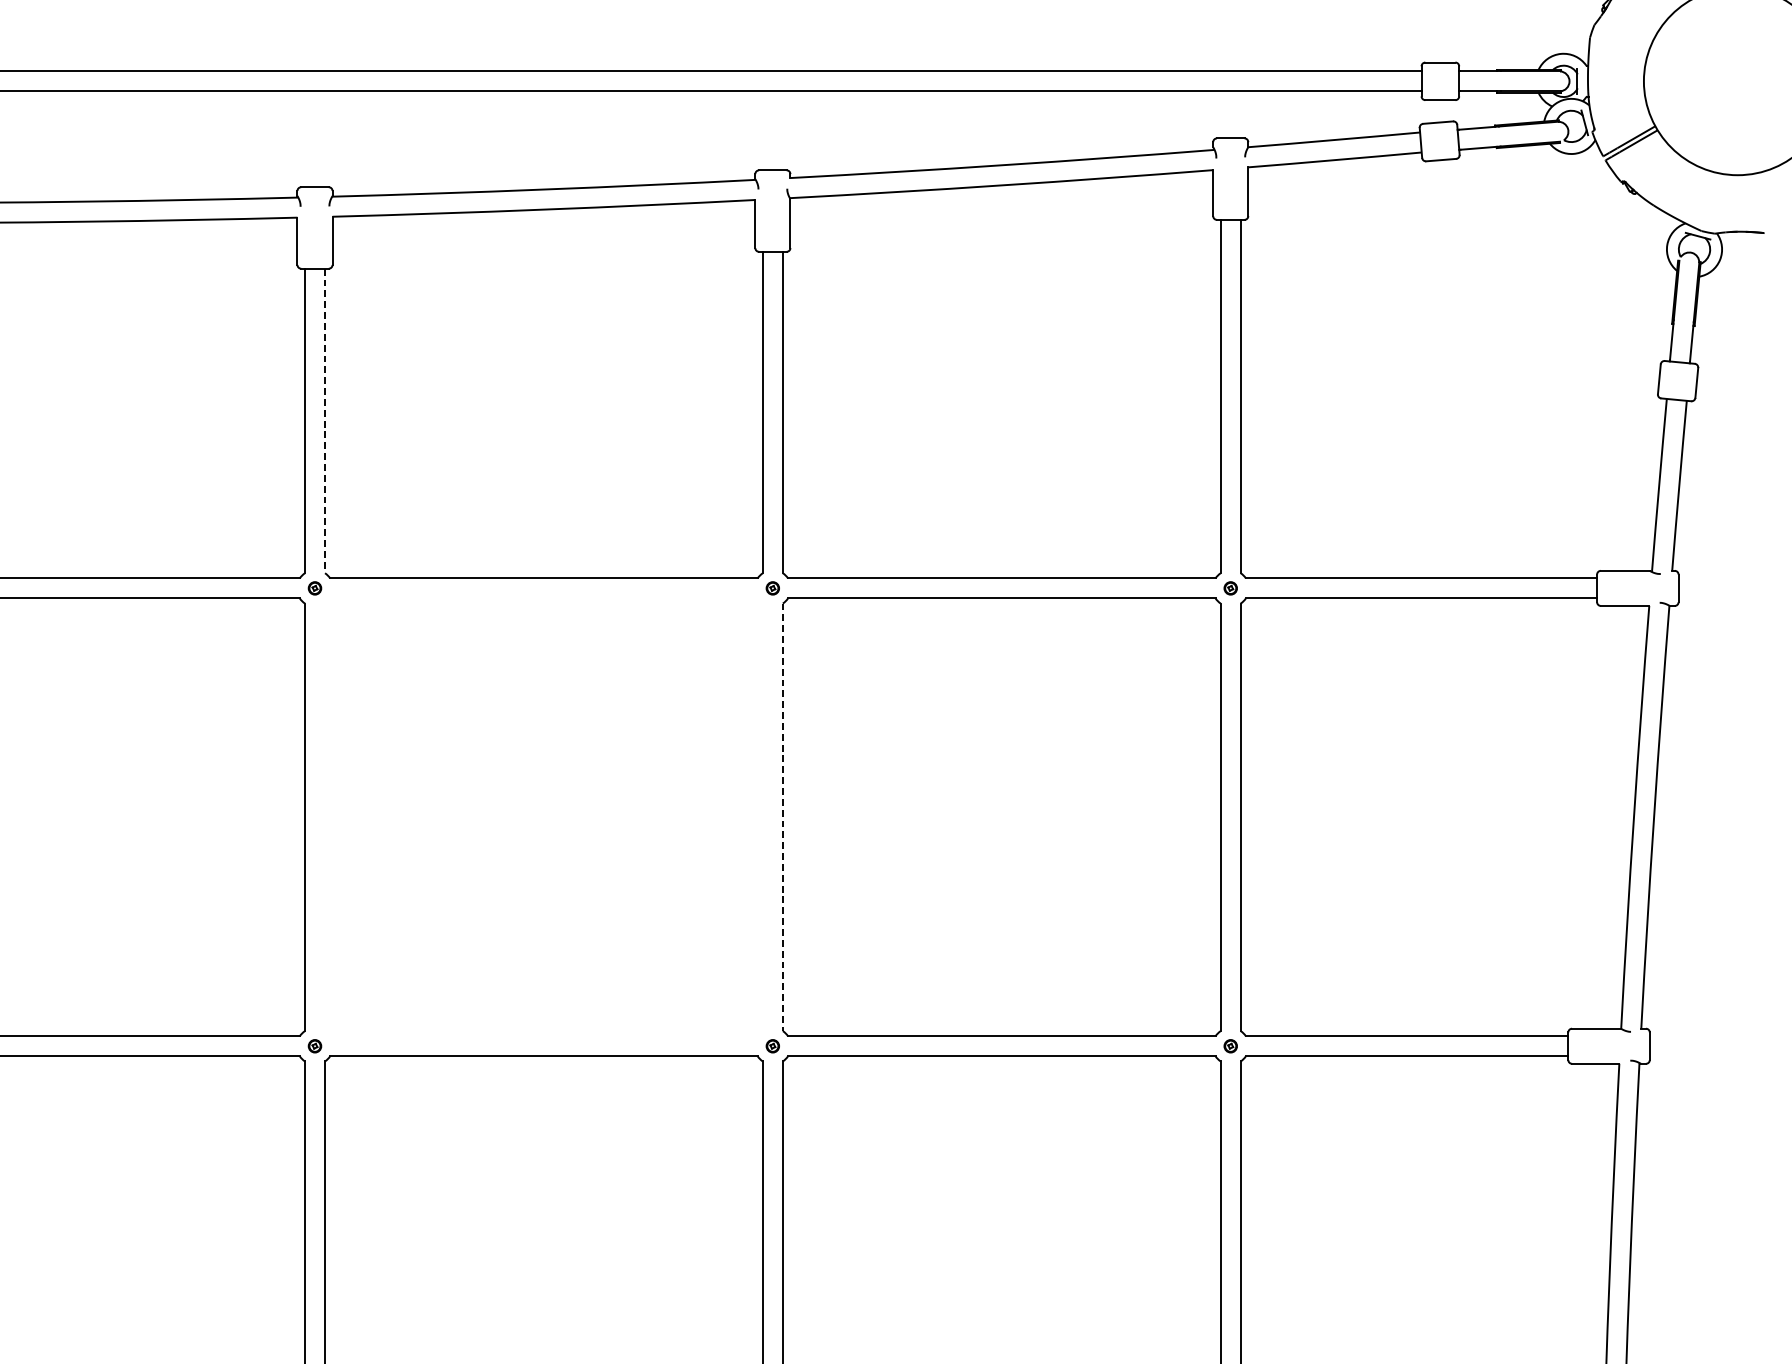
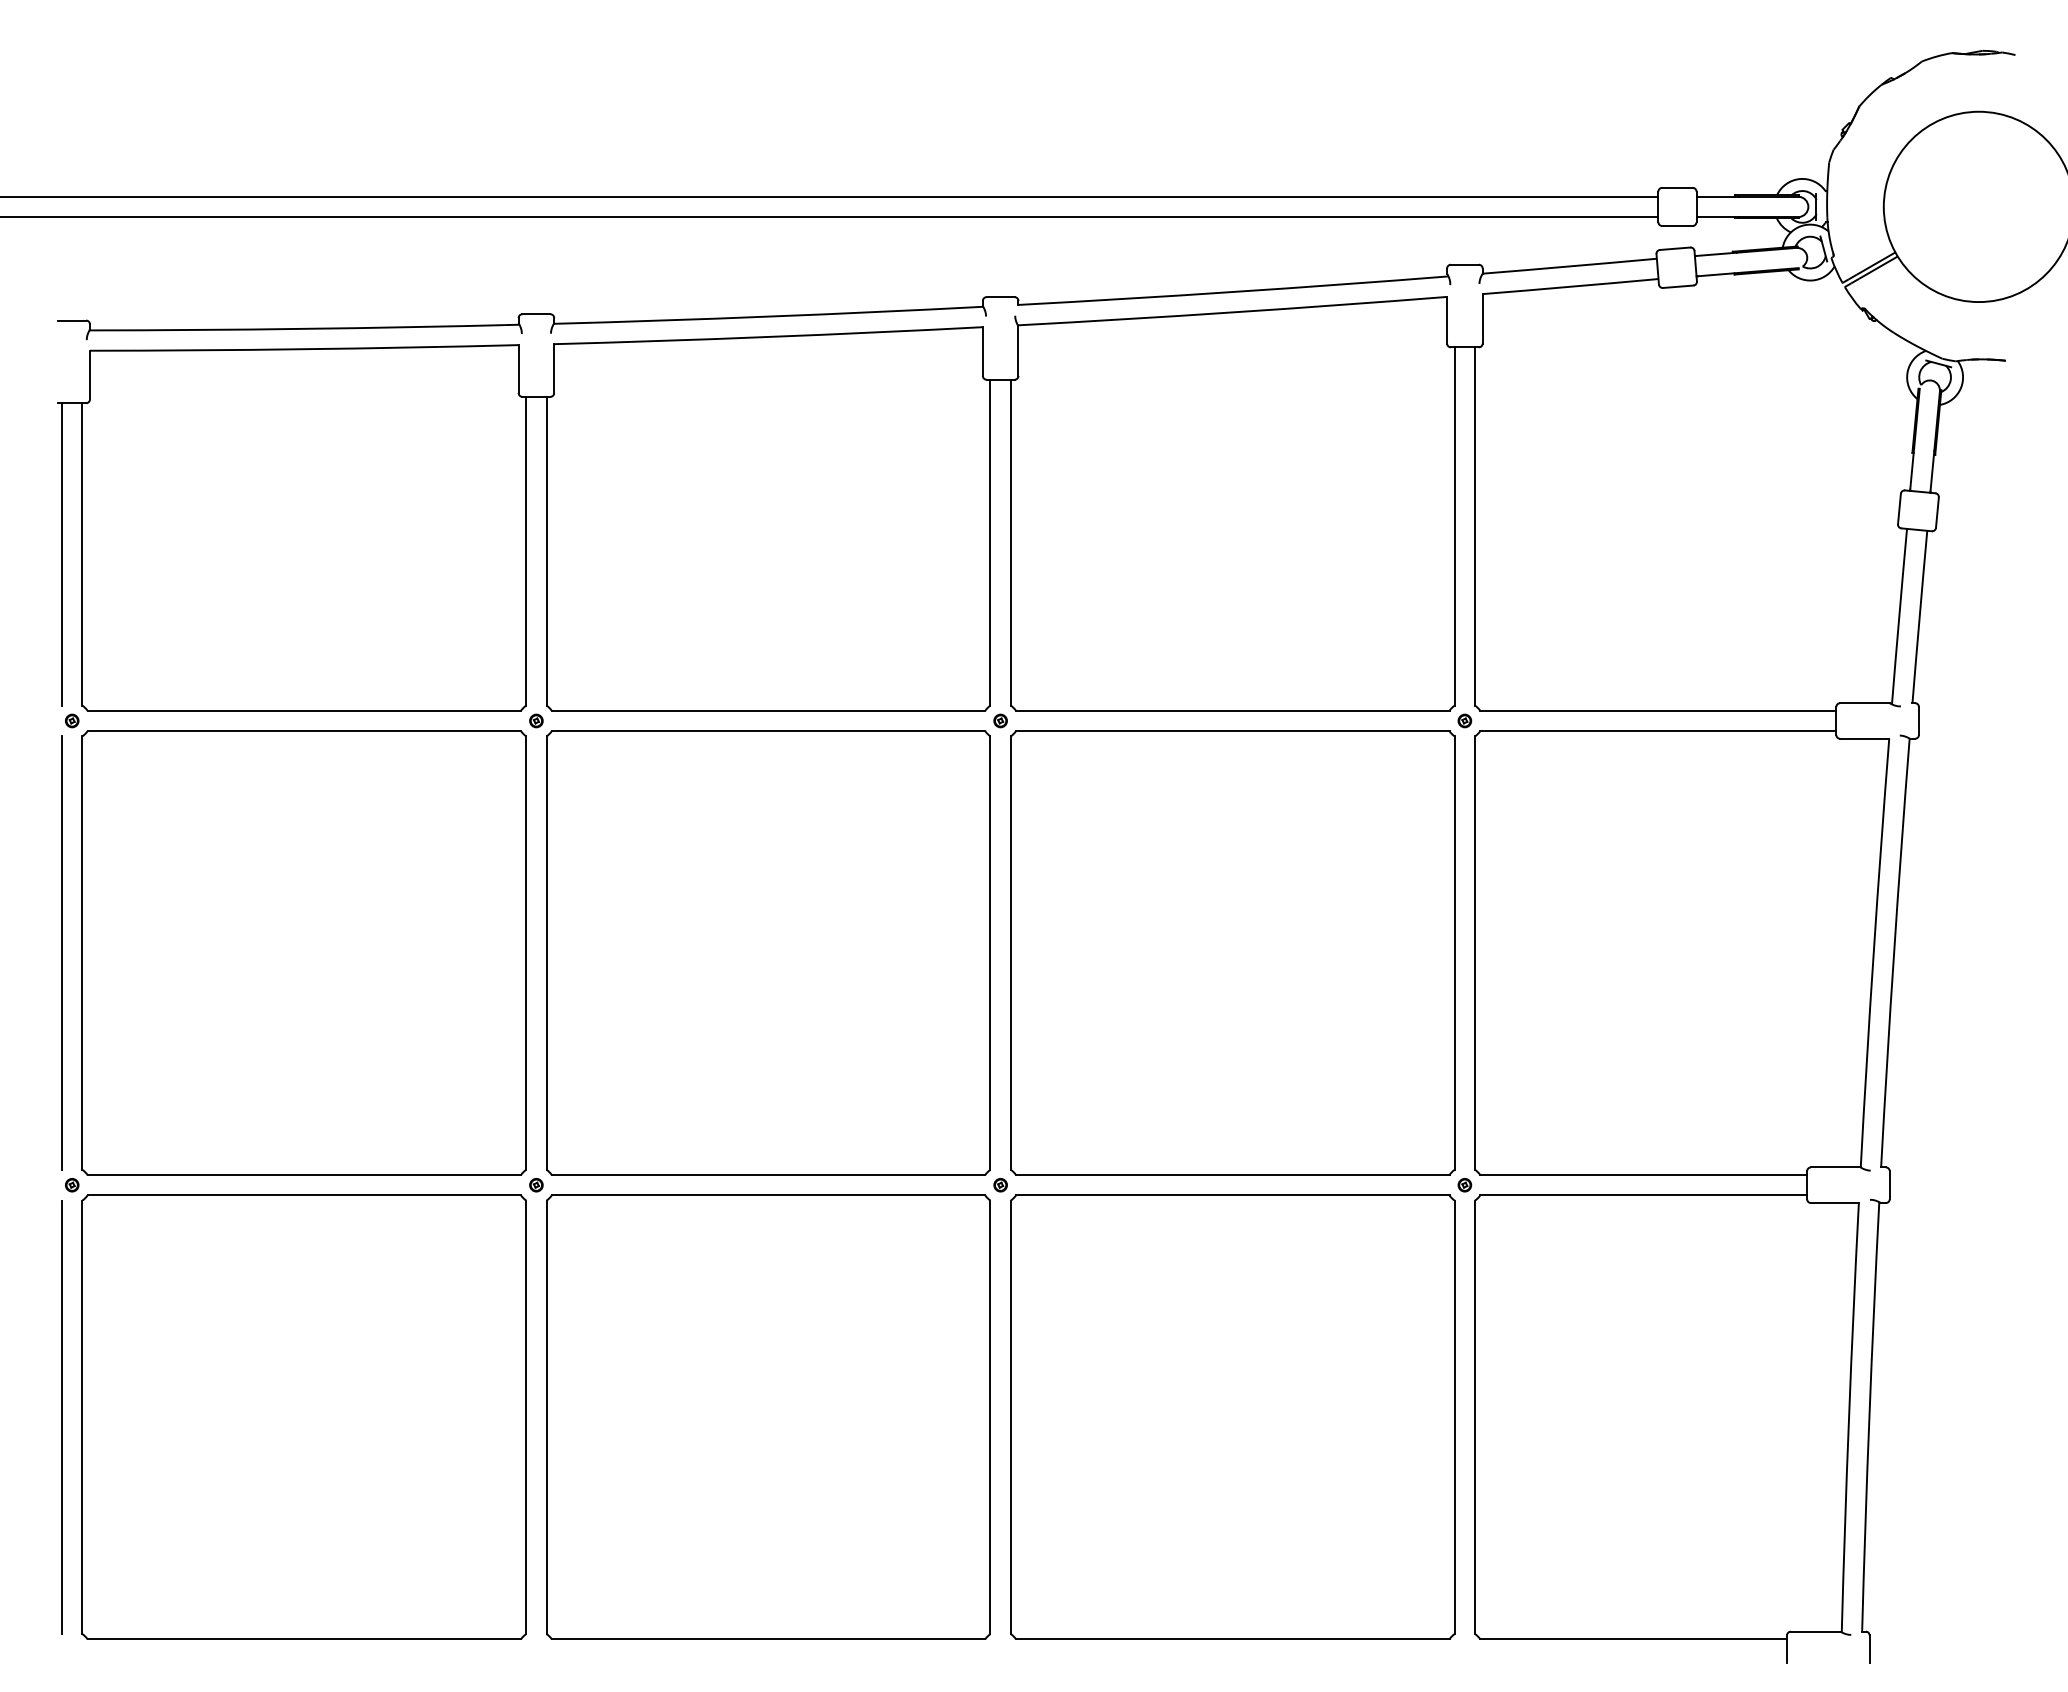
line: (324, 421) -> (546, 551), dashed -> solid
part: (543, 816) -> (768, 952), added
line: (782, 817) -> (1010, 953), dashed -> solid

